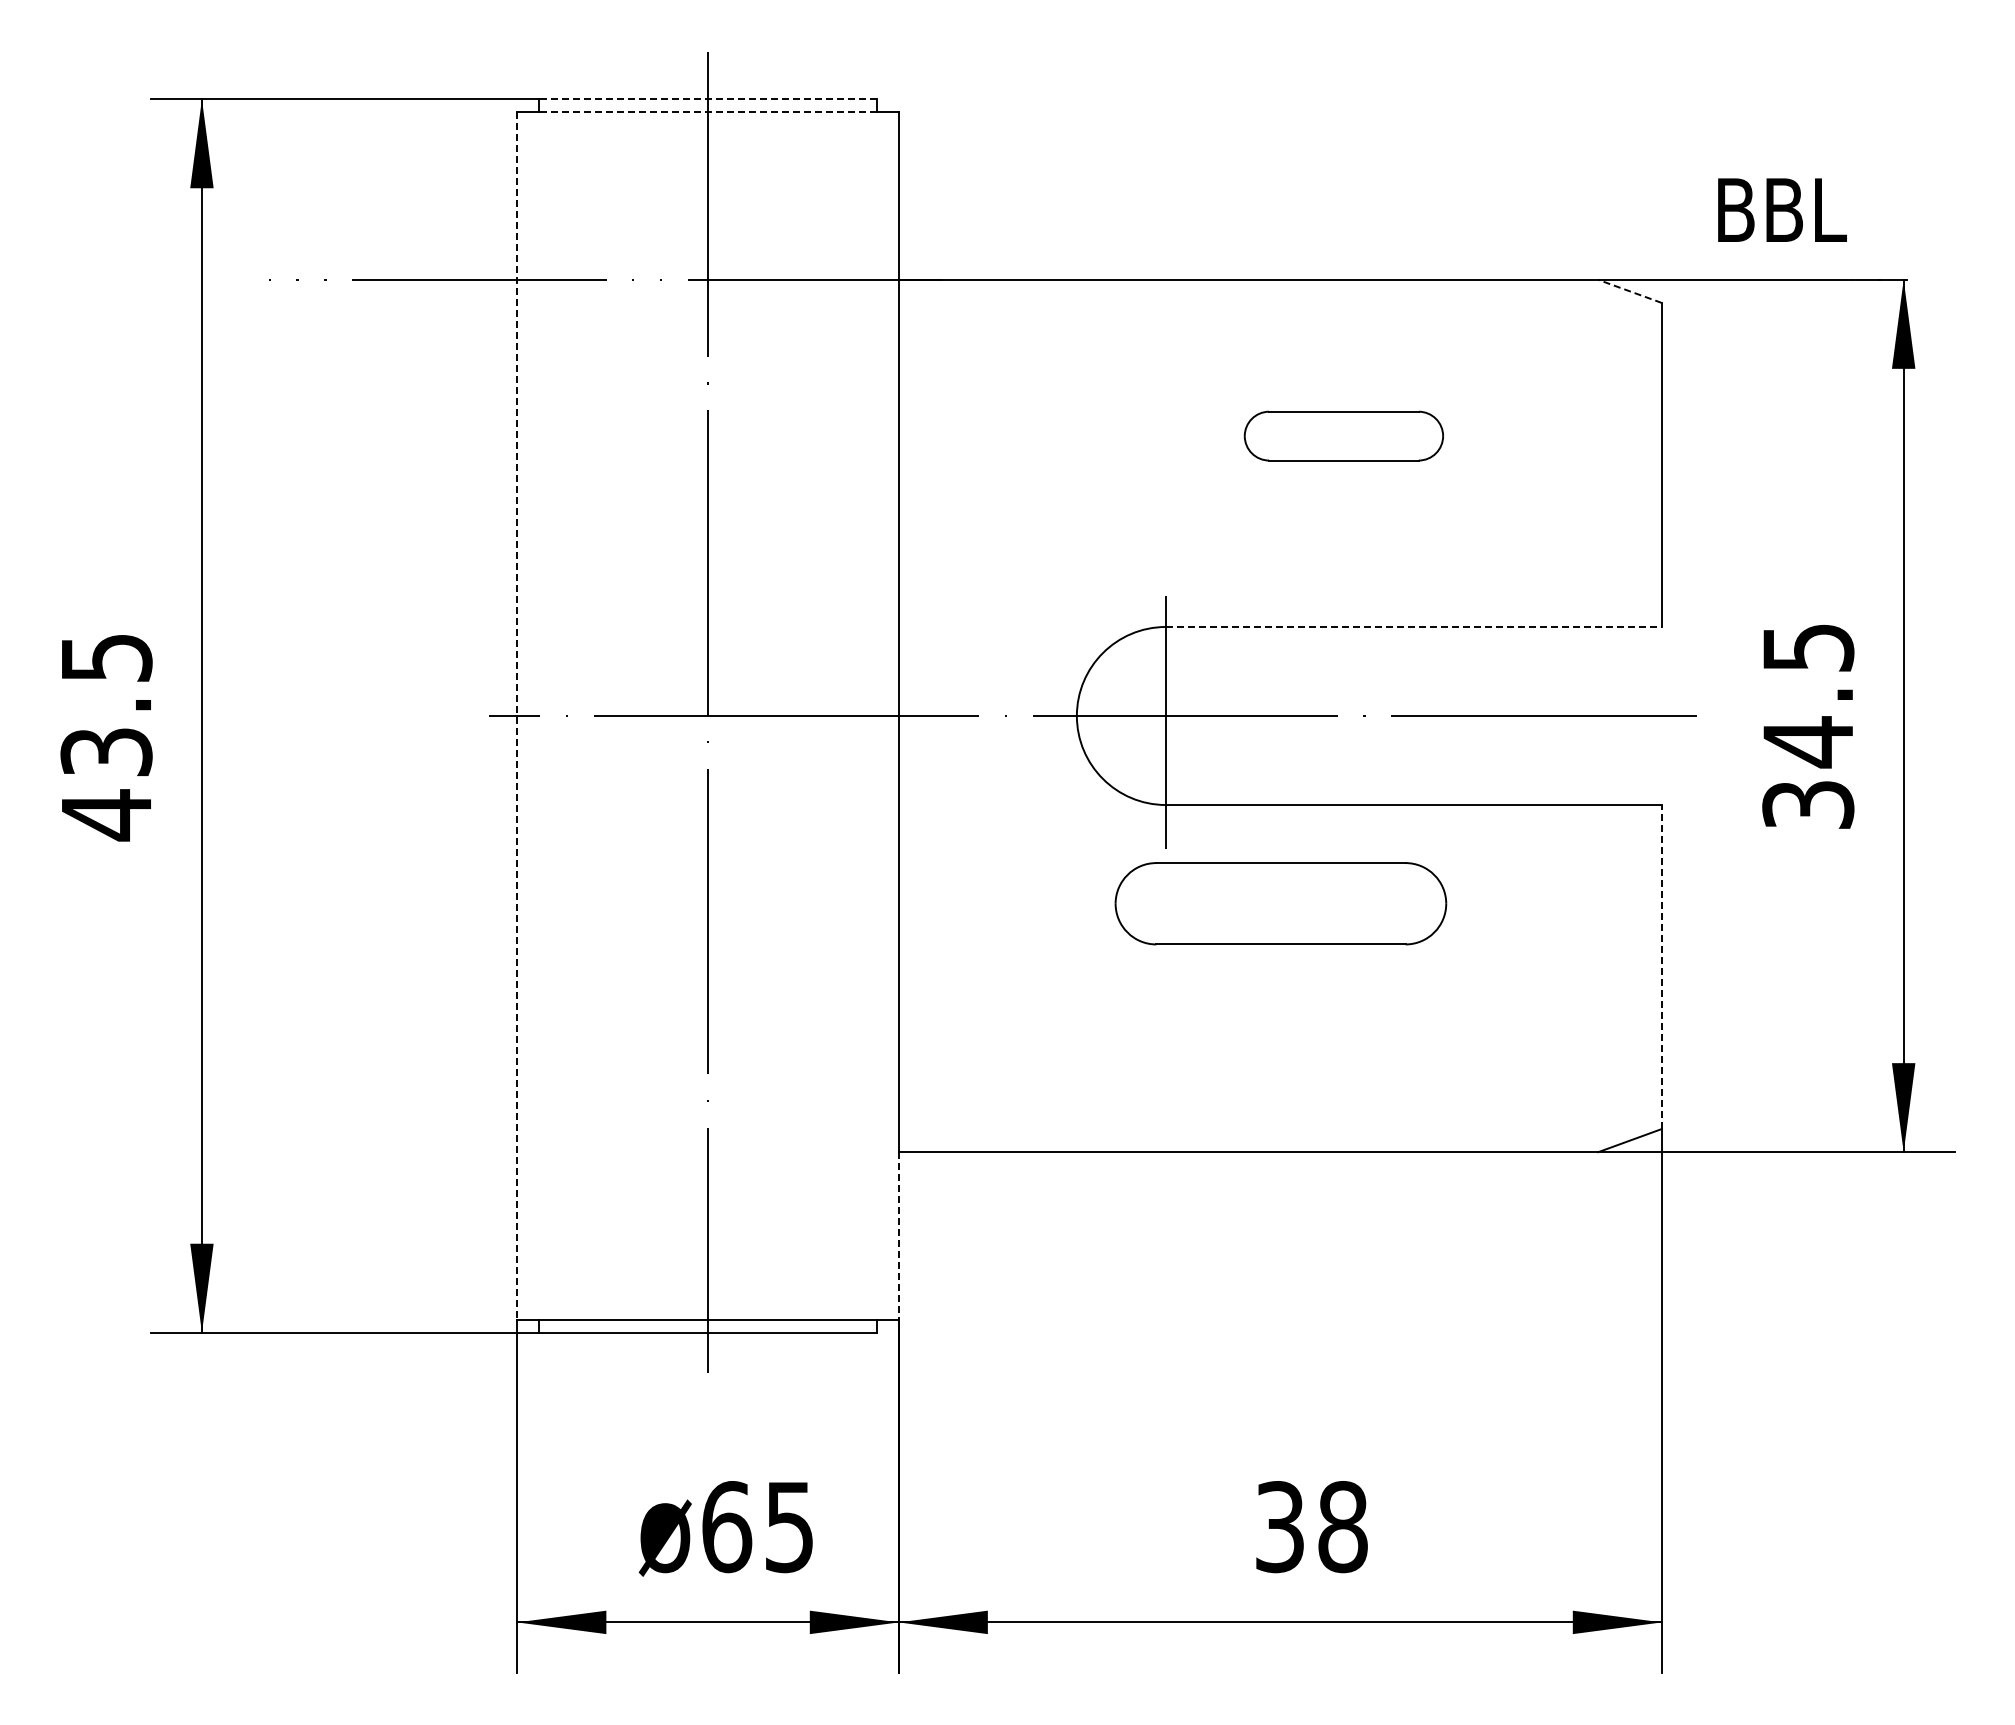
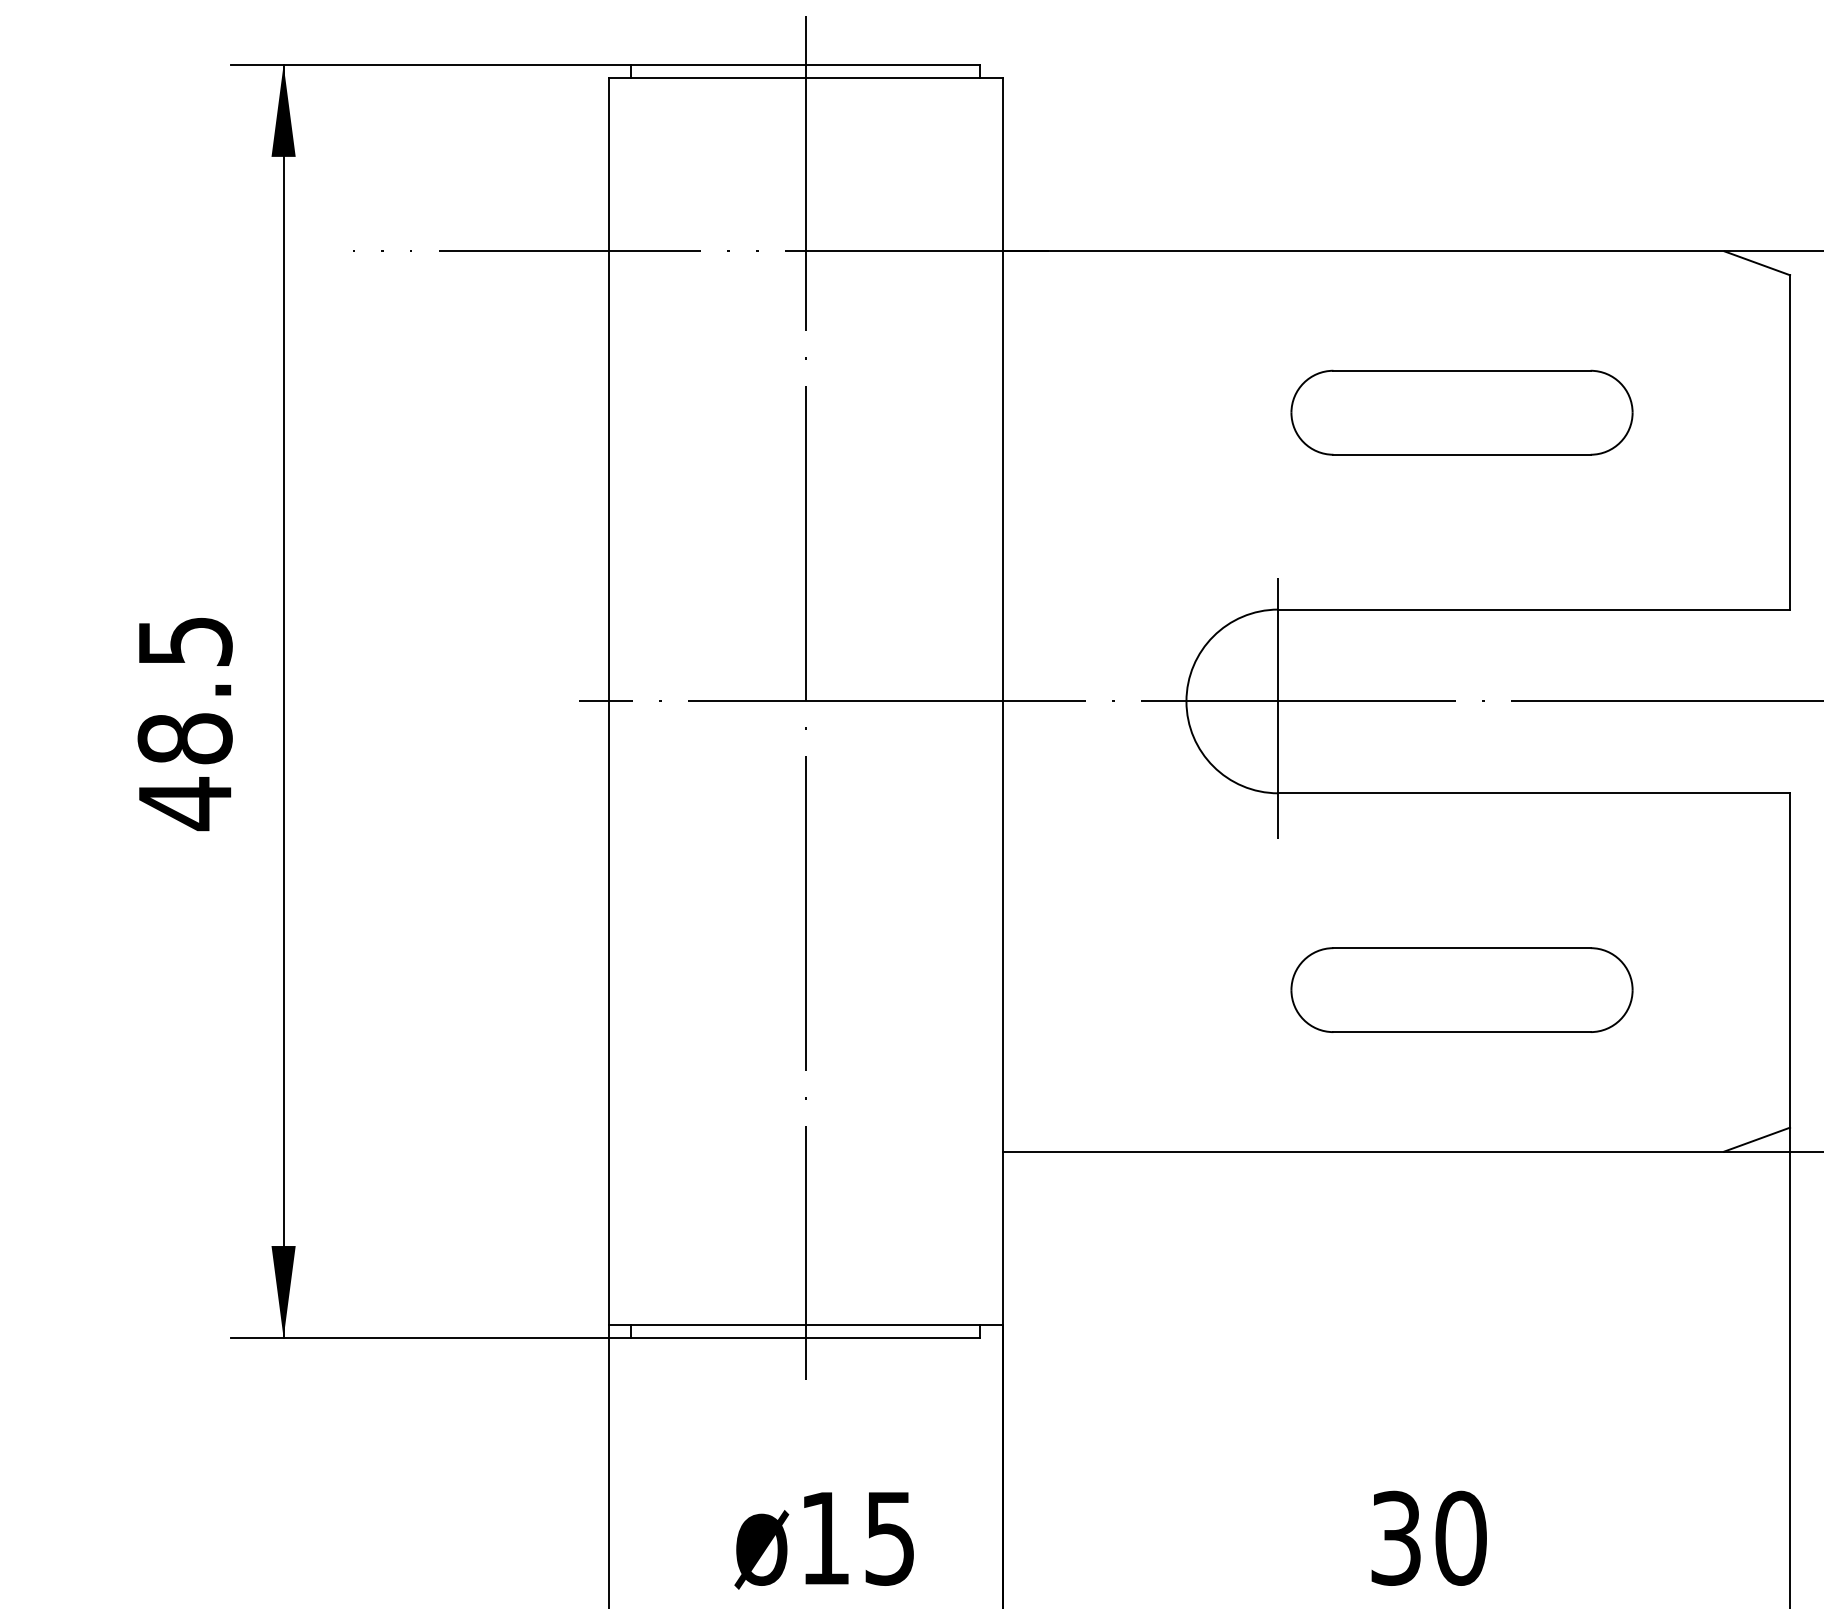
line: (707, 99) -> (805, 65), dashed -> solid
line: (707, 111) -> (805, 77), dashed -> solid
line: (1630, 291) -> (1757, 263), dashed -> solid
part: (1343, 435) -> (1461, 412), size x1.67
line: (1413, 626) -> (1533, 609), dashed -> solid
line: (517, 716) -> (609, 701), dashed -> solid
text: (106, 751) -> (185, 738), 43.5 -> 48.5
part: (1280, 903) -> (1461, 989), moved
line: (1661, 966) -> (1789, 959), dashed -> solid
line: (898, 1236) -> (1002, 1238), dashed -> solid
text: (1342, 1526) -> (1460, 1537), 38 -> 30
text: (727, 1527) -> (825, 1538), 65 -> 15

